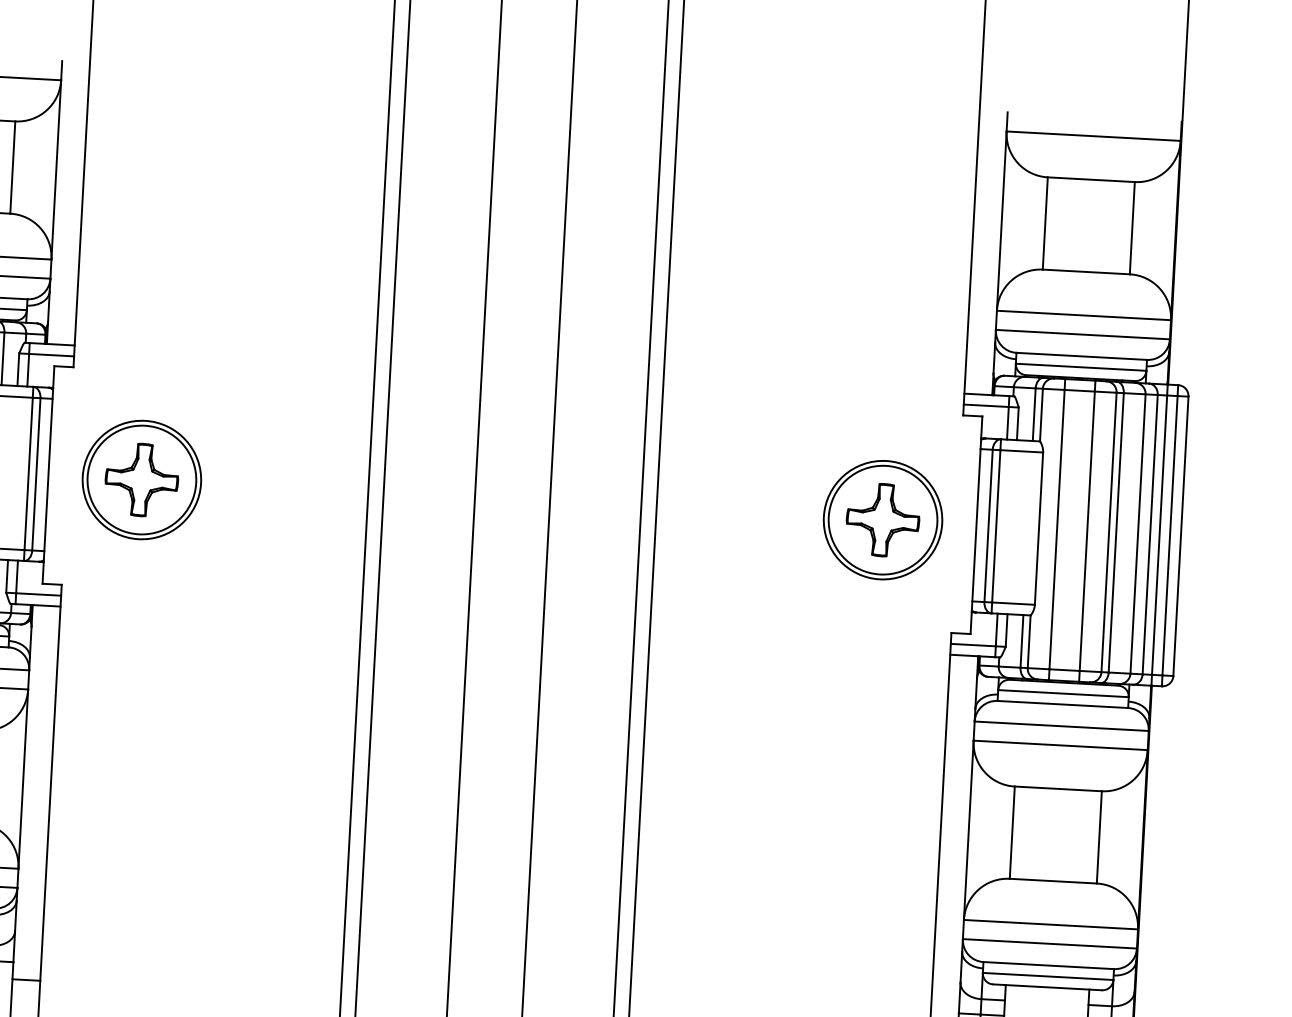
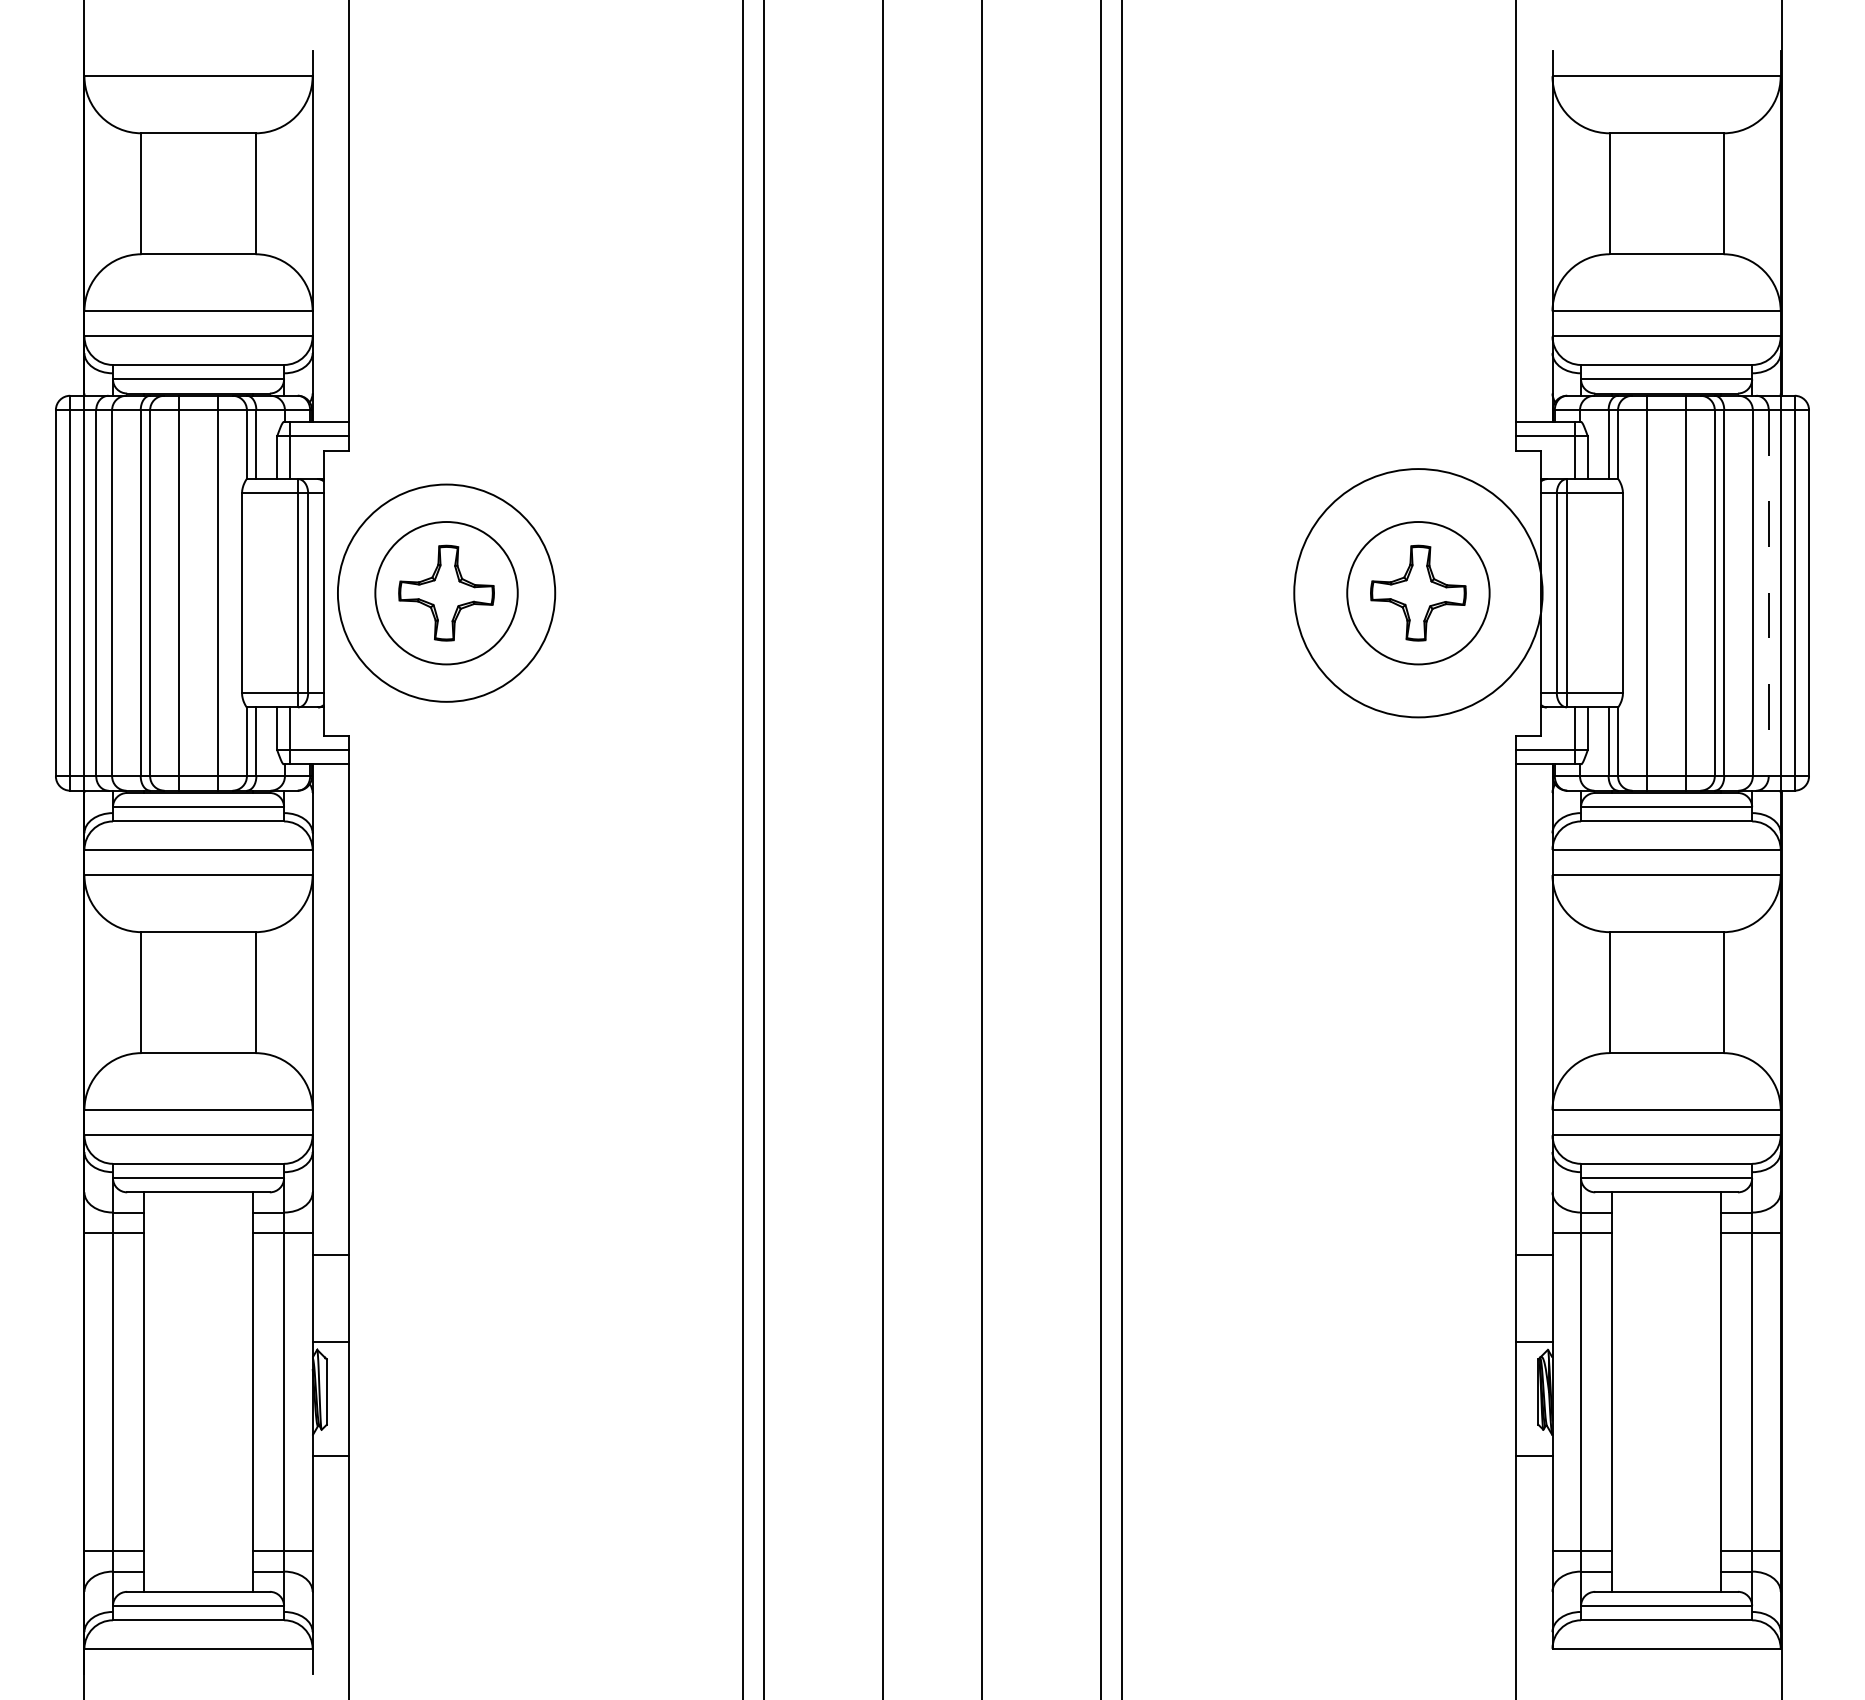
circle: (141, 479) -> (446, 592), size x1.4
circle: (883, 519) -> (1418, 592), size x1.6
line: (1149, 534) -> (1768, 593), solid -> dashed

